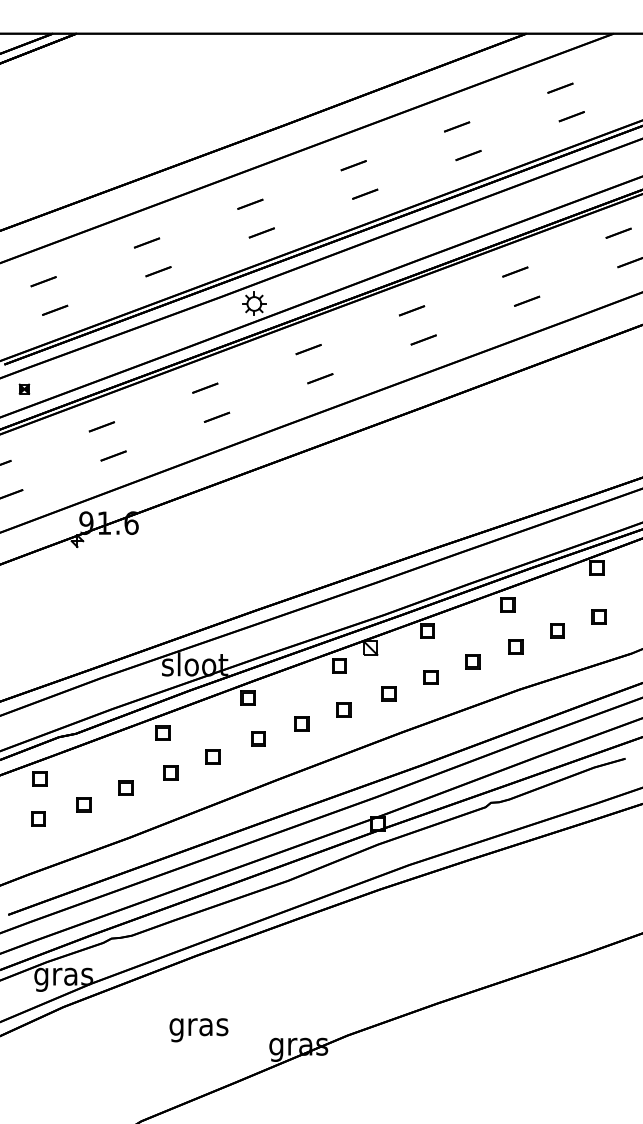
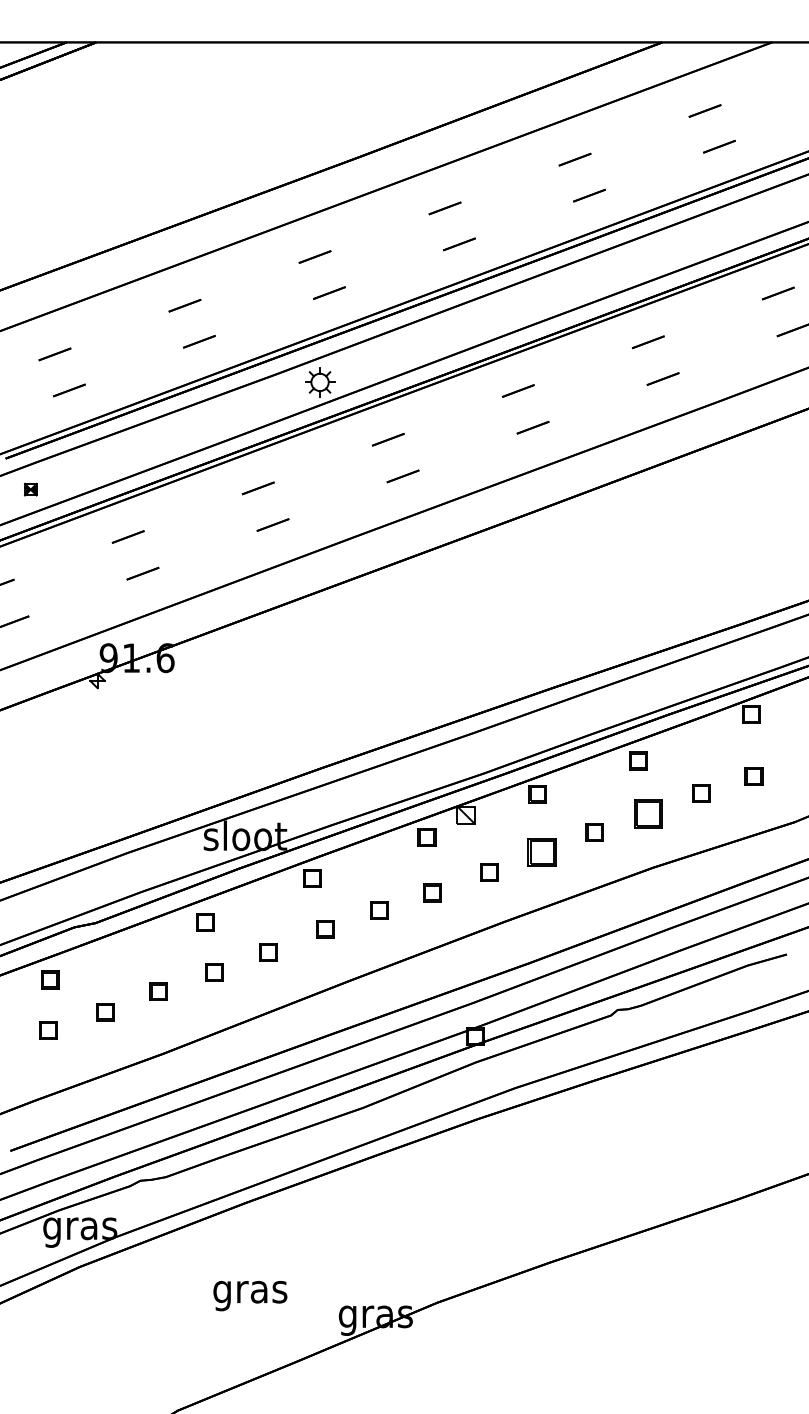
part: (515, 646) -> (648, 813), size x1.6
part: (430, 677) -> (541, 852), size x1.6

